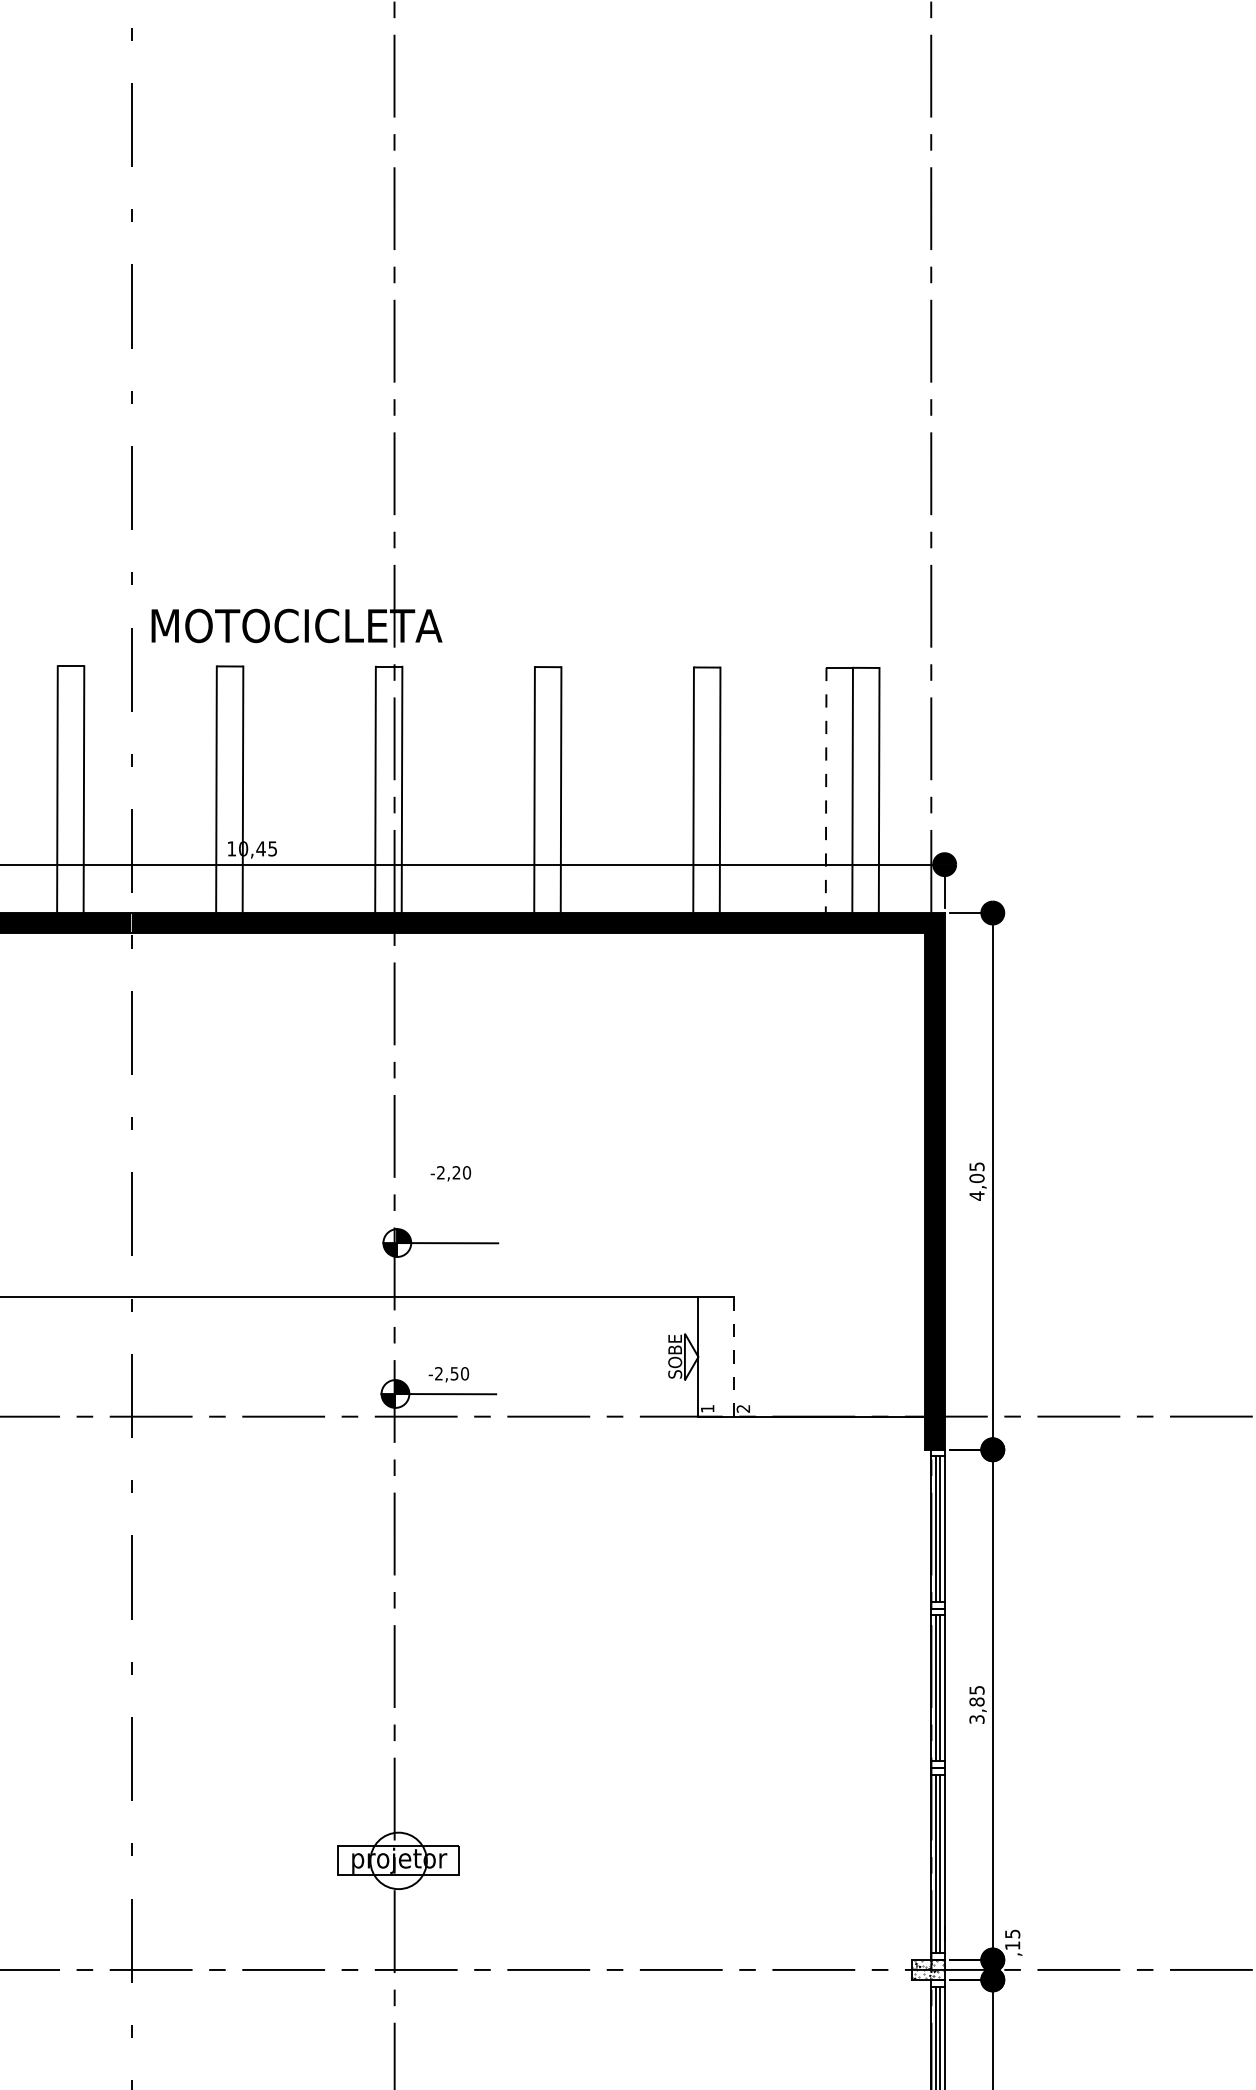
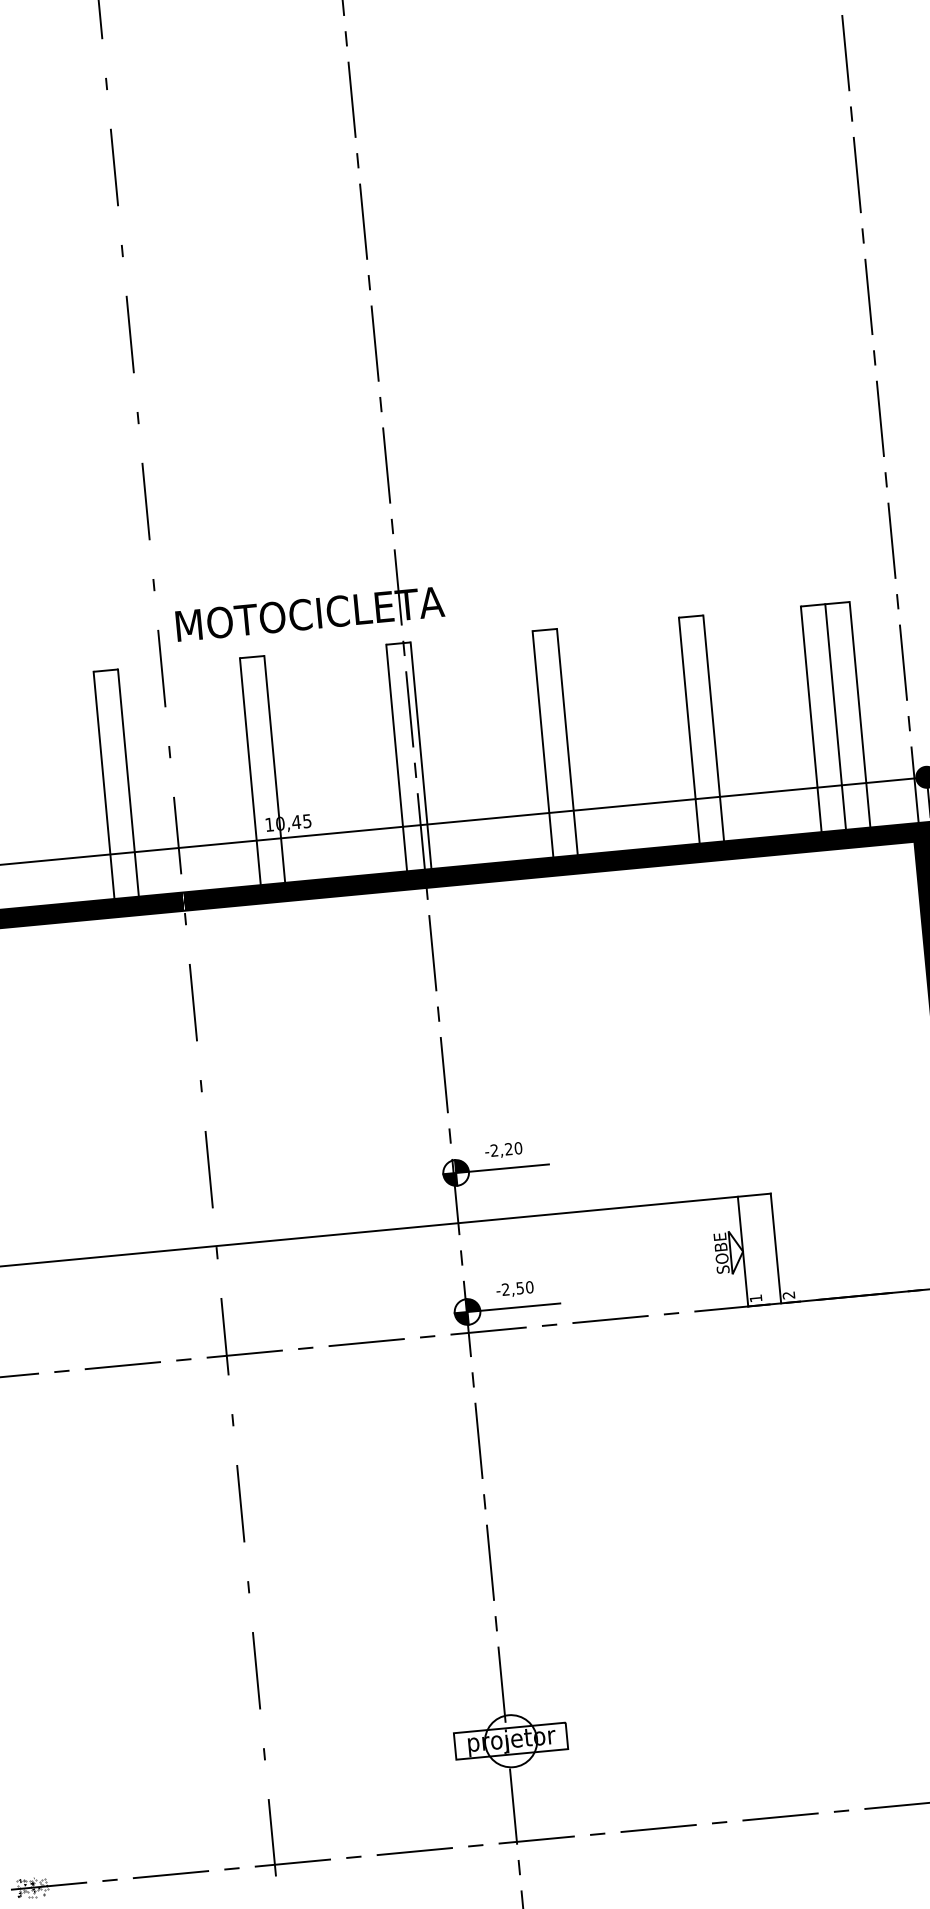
line: (826, 790) -> (811, 719), dashed -> solid
text: (450, 1173) -> (503, 1150), moved
line: (734, 1357) -> (776, 1248), dashed -> solid

